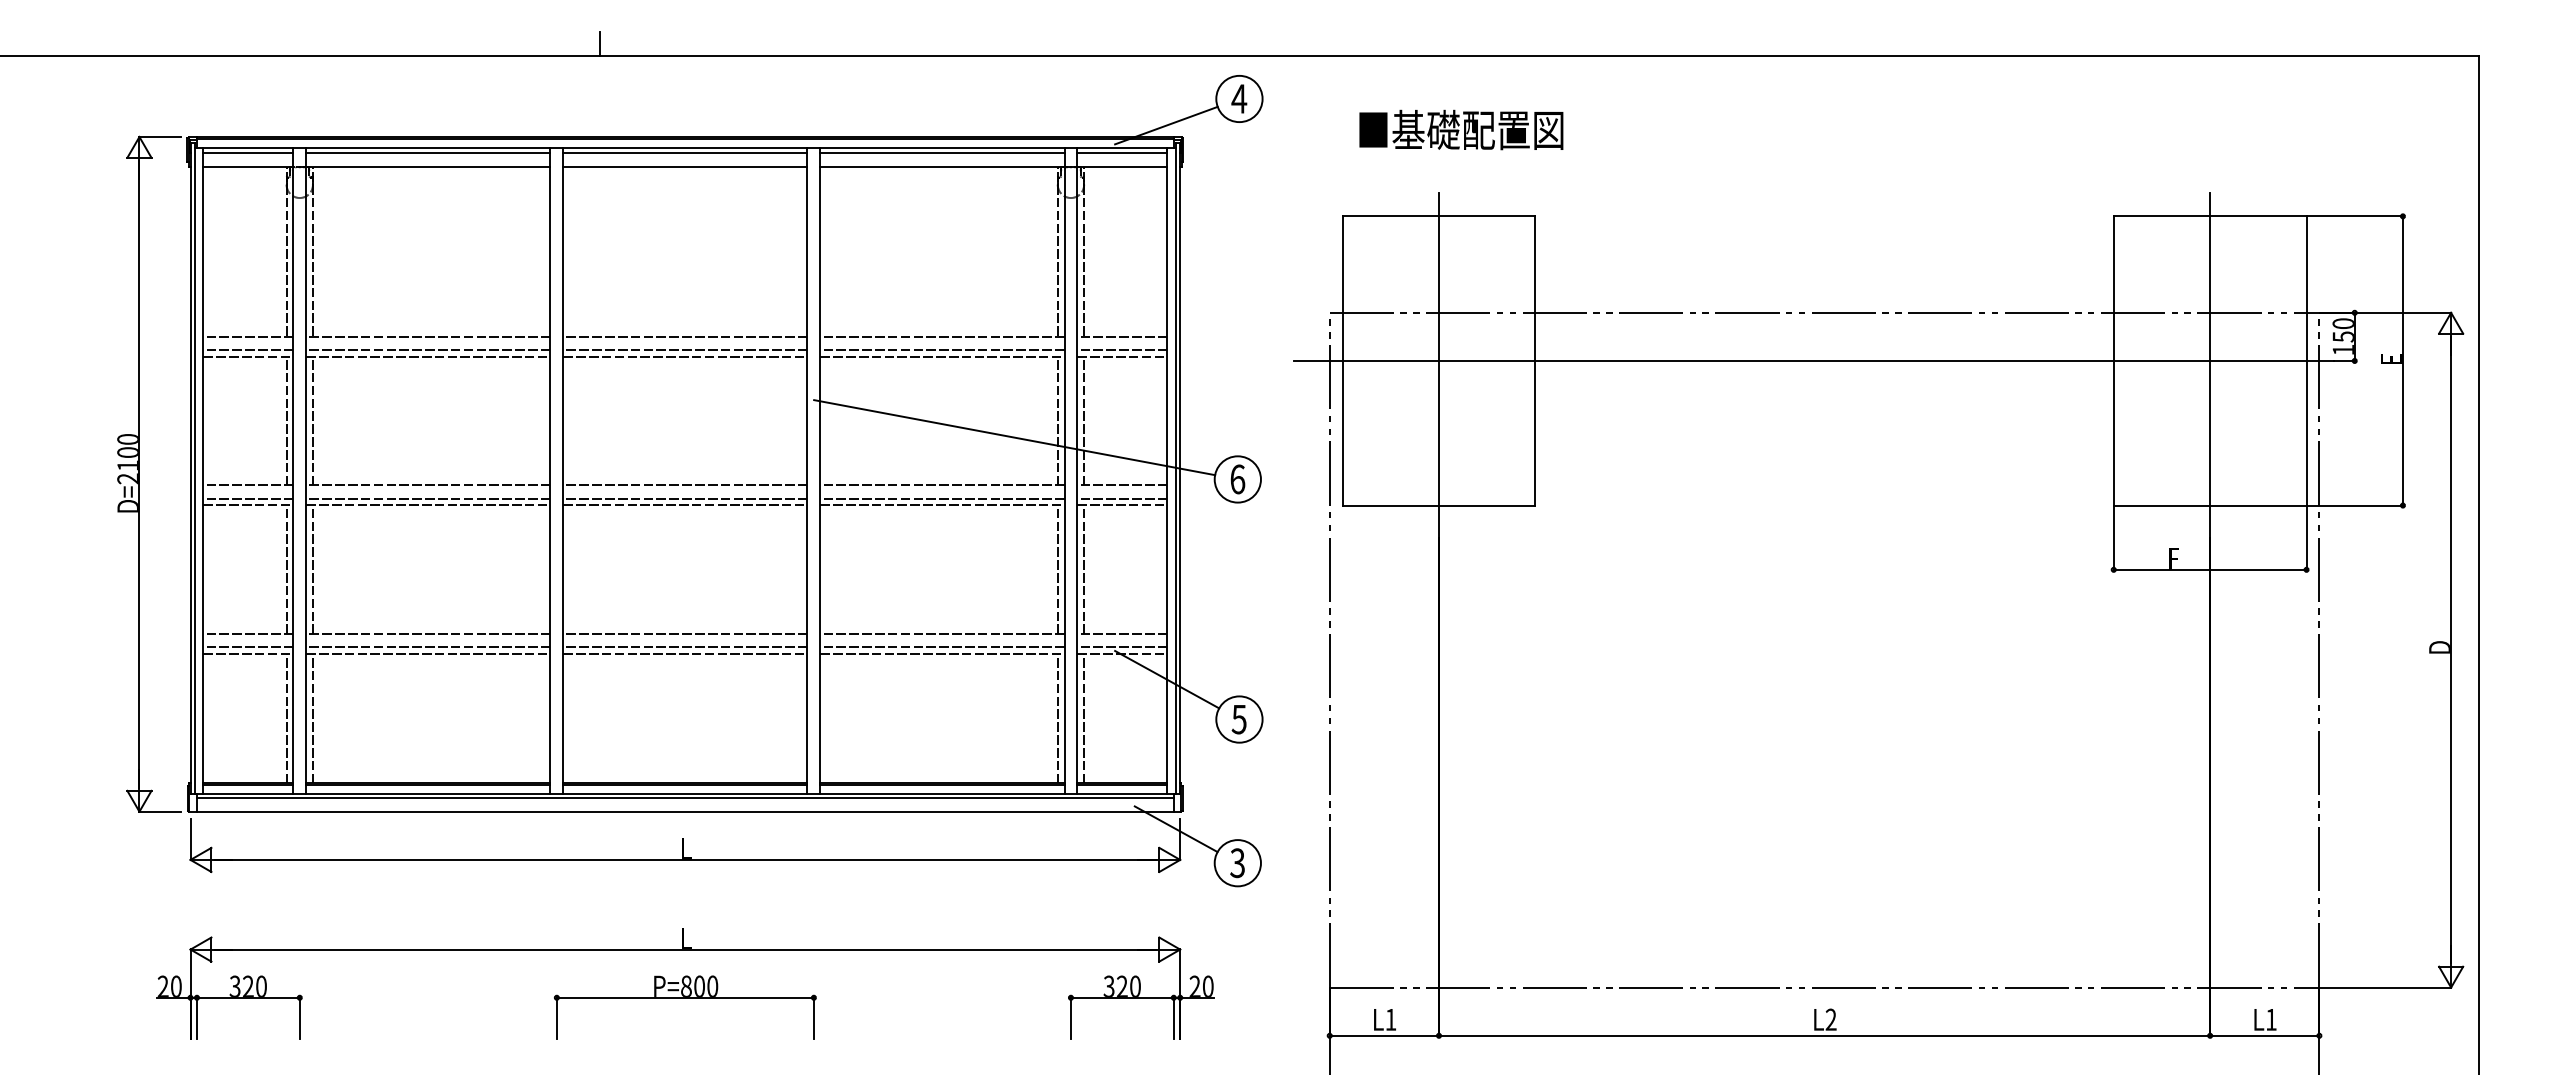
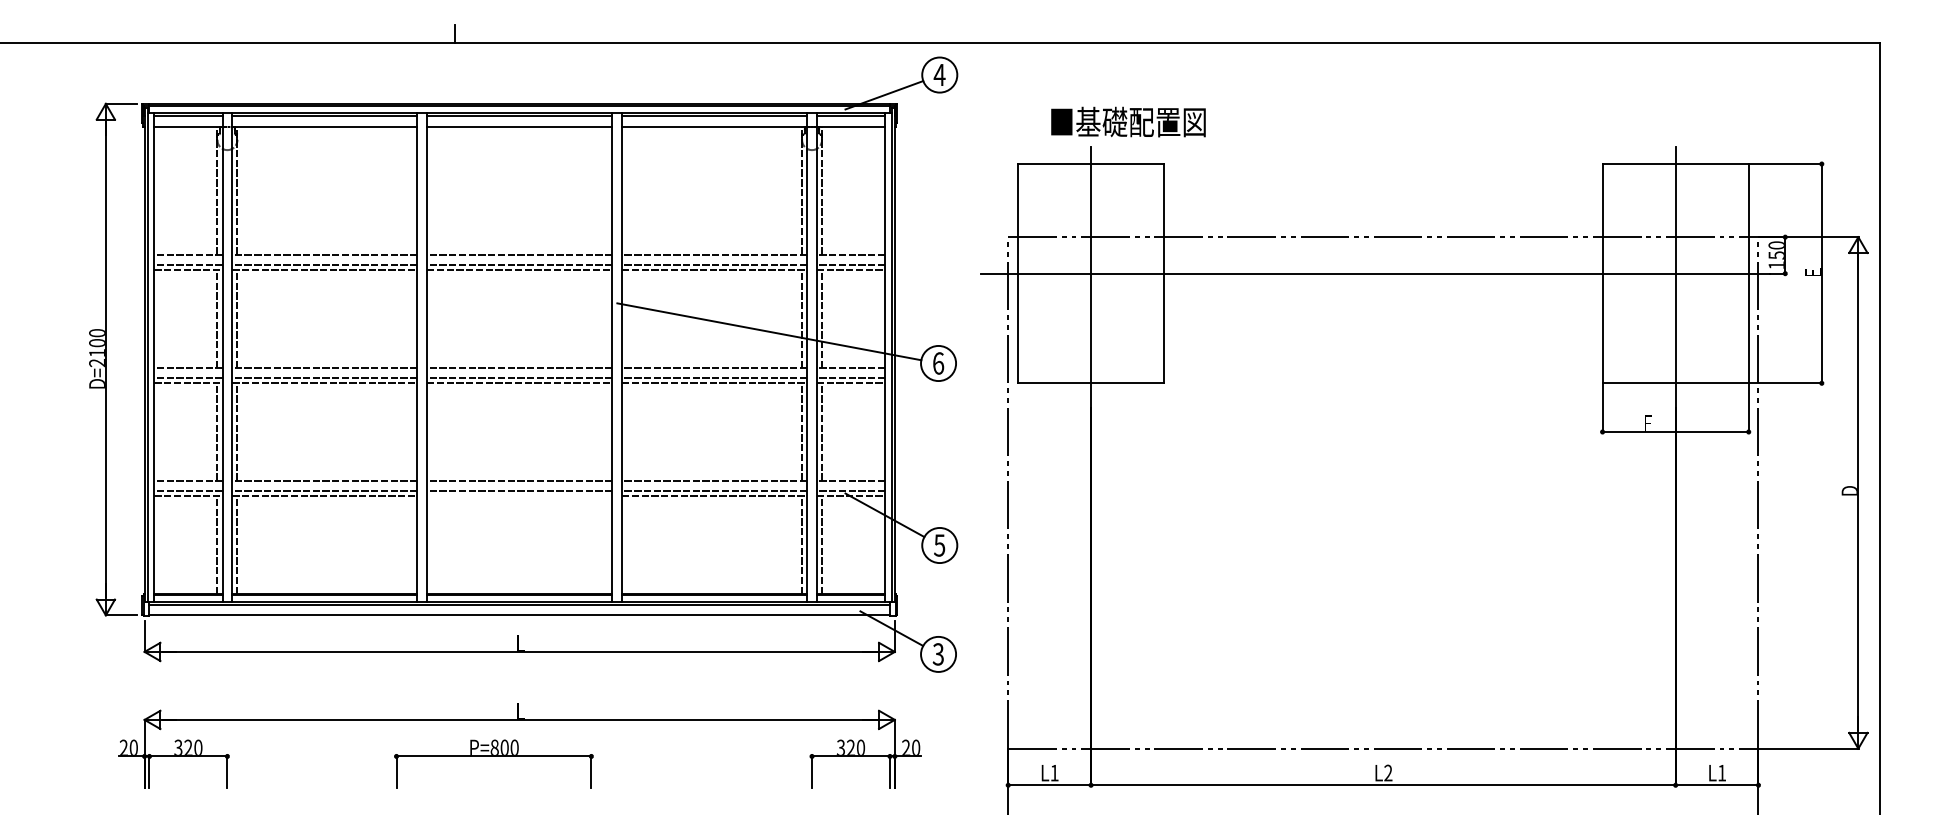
text: (1461, 129) -> (1128, 121), moved
line: (685, 654) -> (519, 496), removed
part: (685, 998) -> (494, 756), moved

